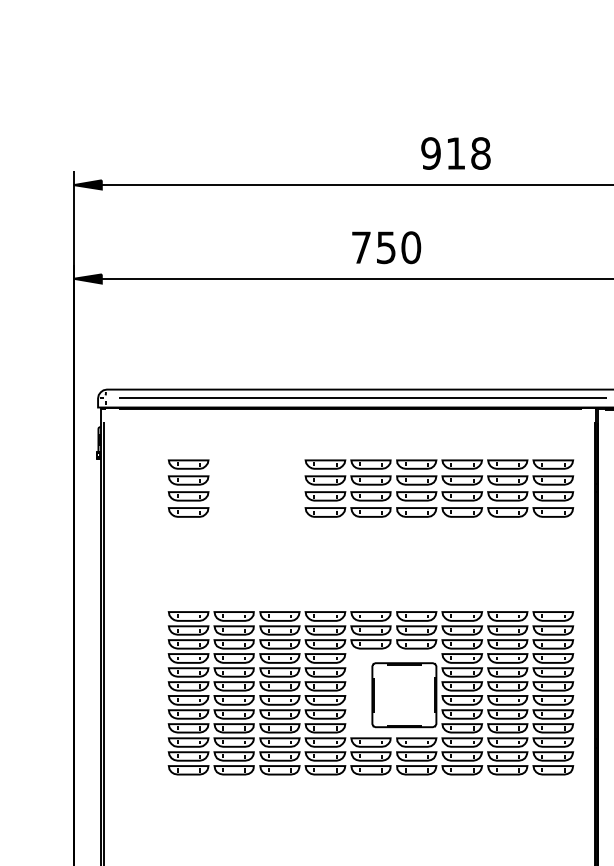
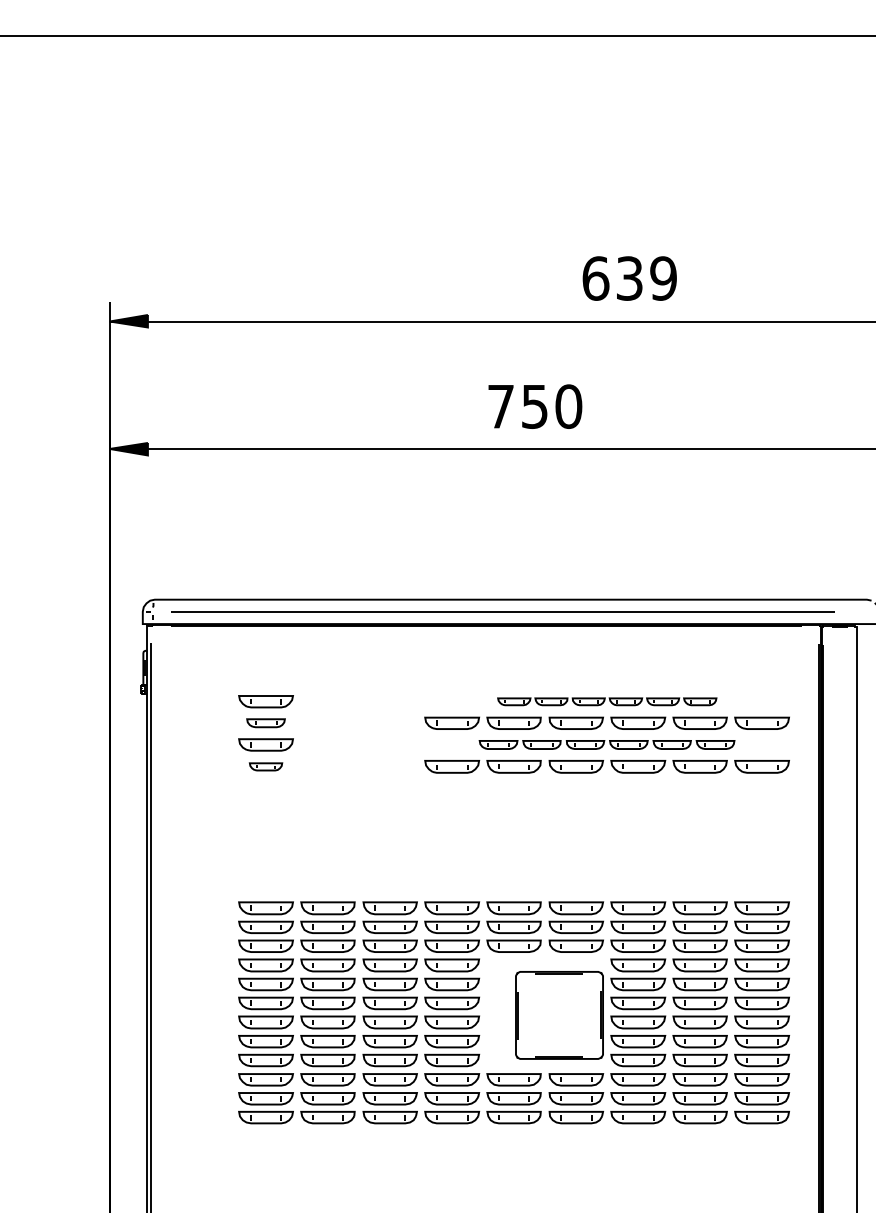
text: (455, 153) -> (629, 278), 918 -> 639
part: (439, 464) -> (607, 701), size x0.6
part: (188, 479) -> (265, 722), size x0.7
part: (438, 496) -> (606, 744), size x0.7
part: (188, 512) -> (265, 766), size x0.6

